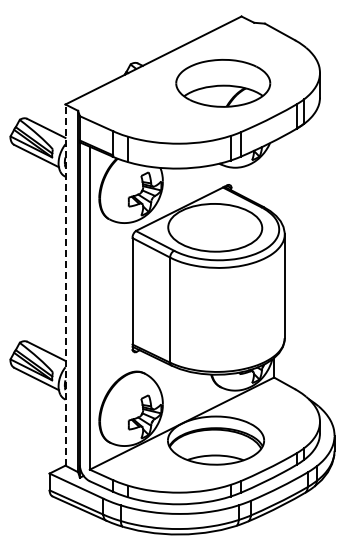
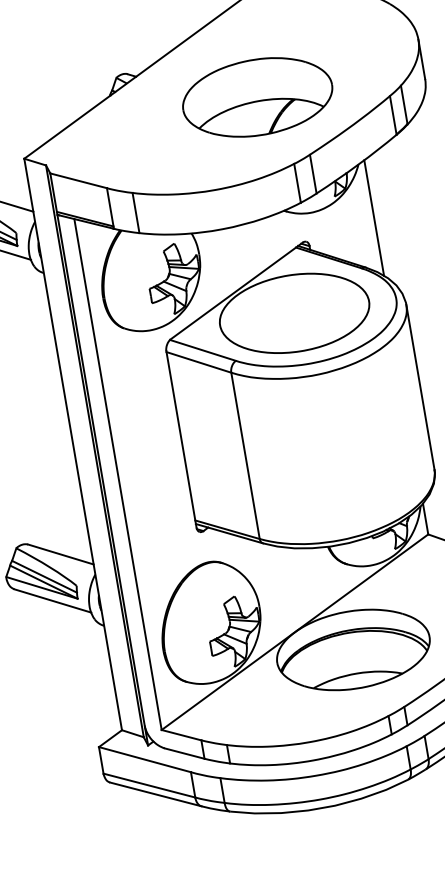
part: (223, 83) -> (258, 97), moved
line: (274, 177) -> (374, 217), added
line: (65, 285) -> (73, 445), dashed -> solid

